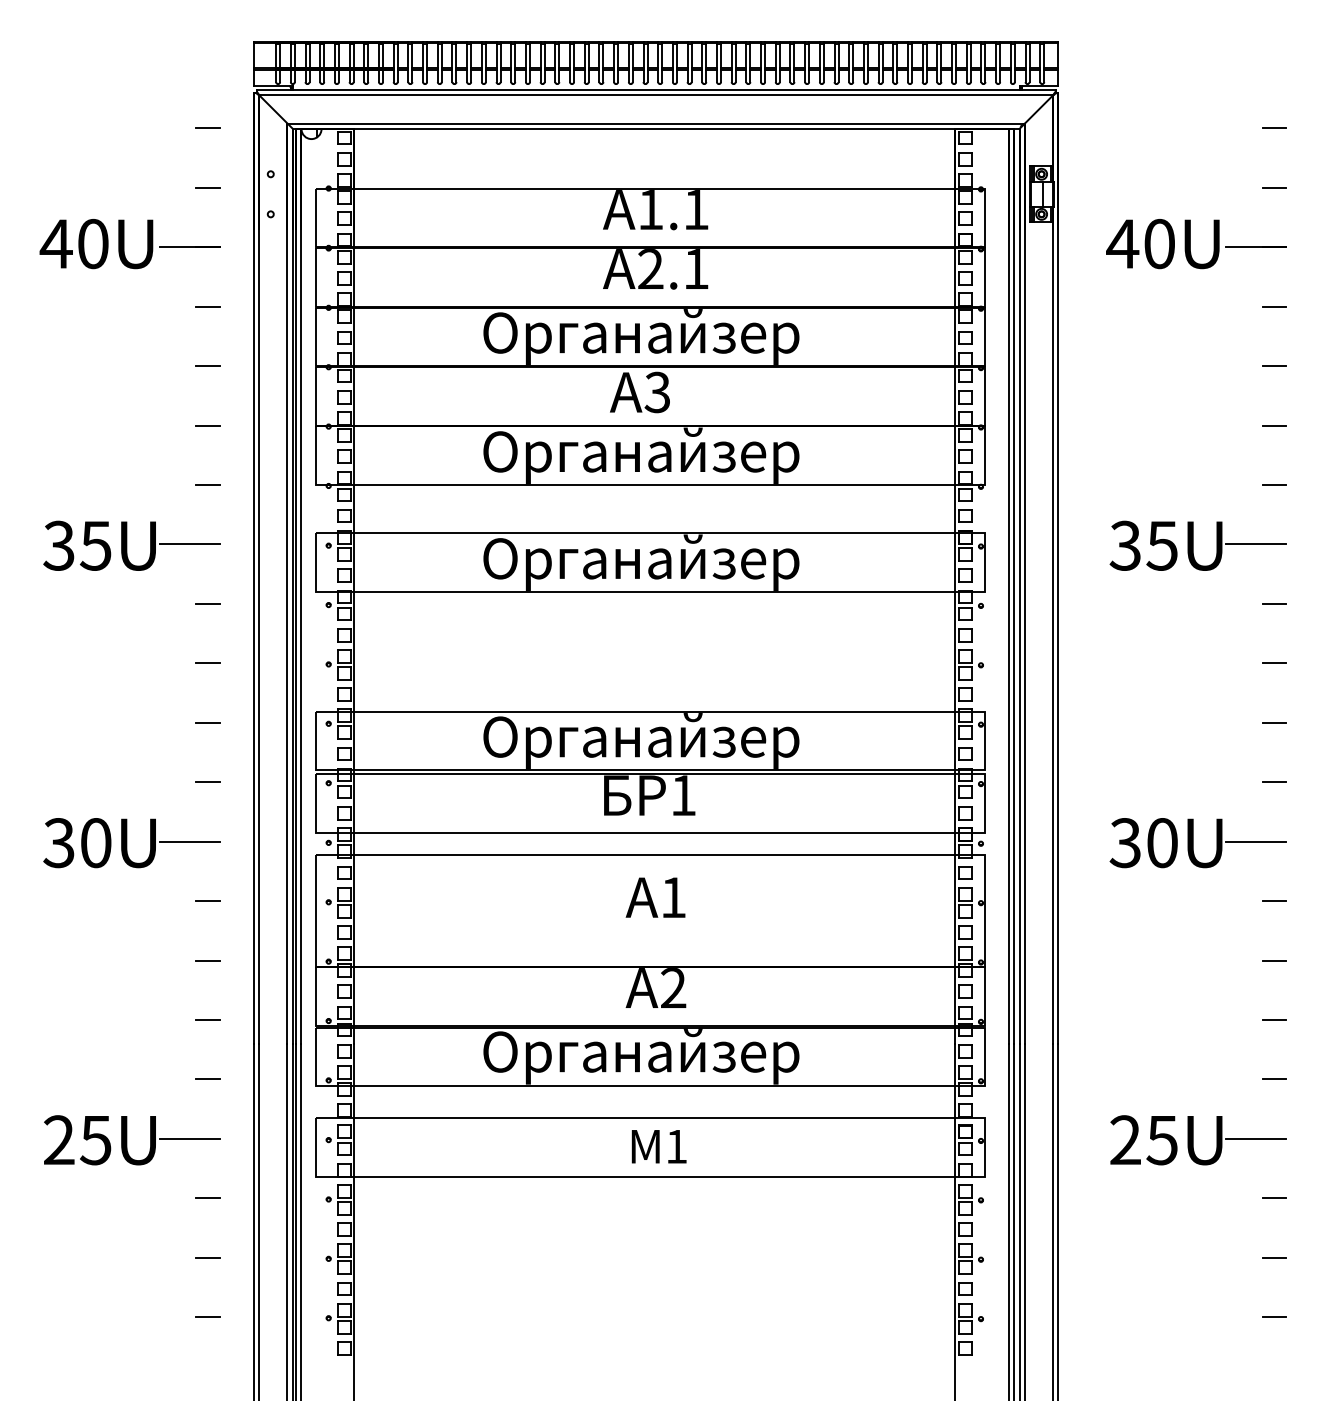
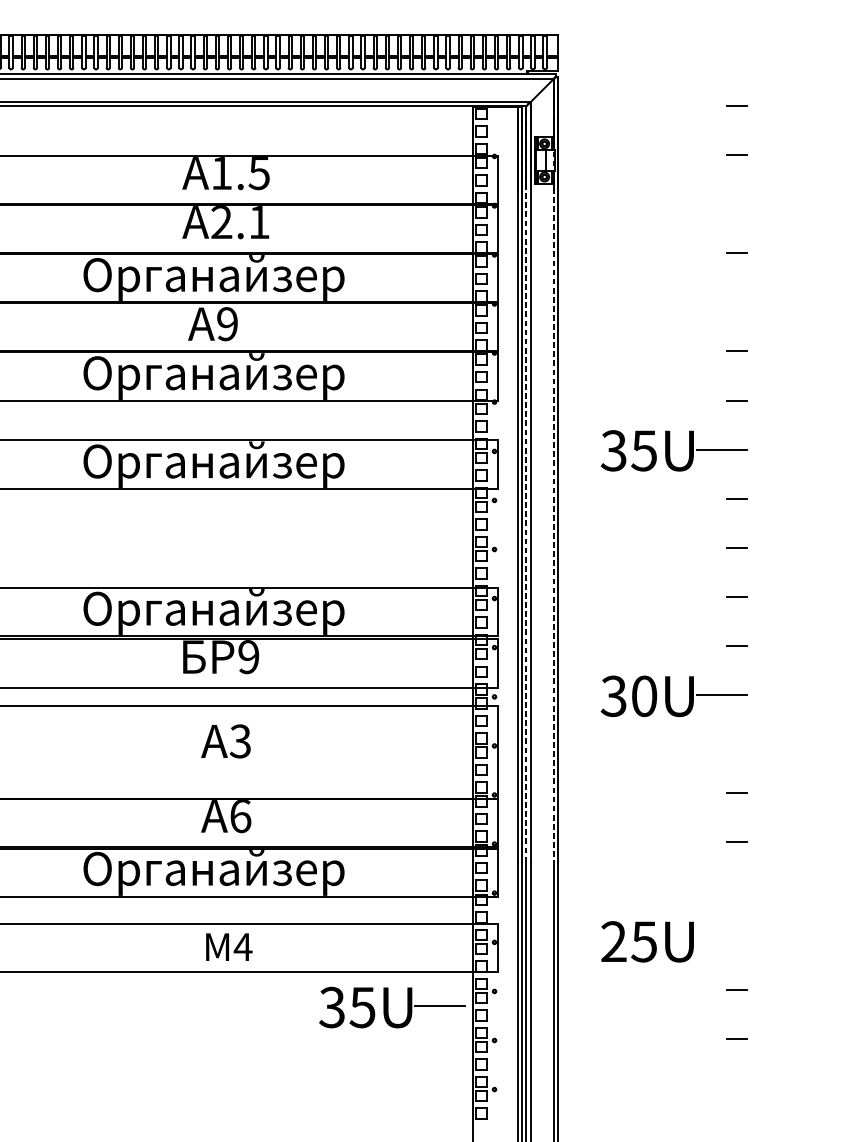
text: (695, 210) -> (258, 173), 1.1 -> 1.5
part: (1196, 244) -> (672, 201), removed
line: (1274, 365) -> (736, 301), removed
text: (657, 392) -> (227, 324), 3 -> 9
line: (1053, 570) -> (554, 471), solid -> dashed
line: (1019, 586) -> (526, 484), solid -> dashed
text: (683, 795) -> (248, 657), 1 -> 9
text: (672, 897) -> (239, 741), 1 -> 3
line: (1274, 900) -> (736, 743), removed
text: (673, 988) -> (240, 816), 2 -> 6
line: (1274, 1078) -> (736, 890), removed
line: (1256, 1138) -> (722, 940), removed
text: (676, 1146) -> (243, 946), 1 -> 4
part: (856, 1219) -> (391, 1007), added
line: (1274, 1316) -> (736, 1087), removed

